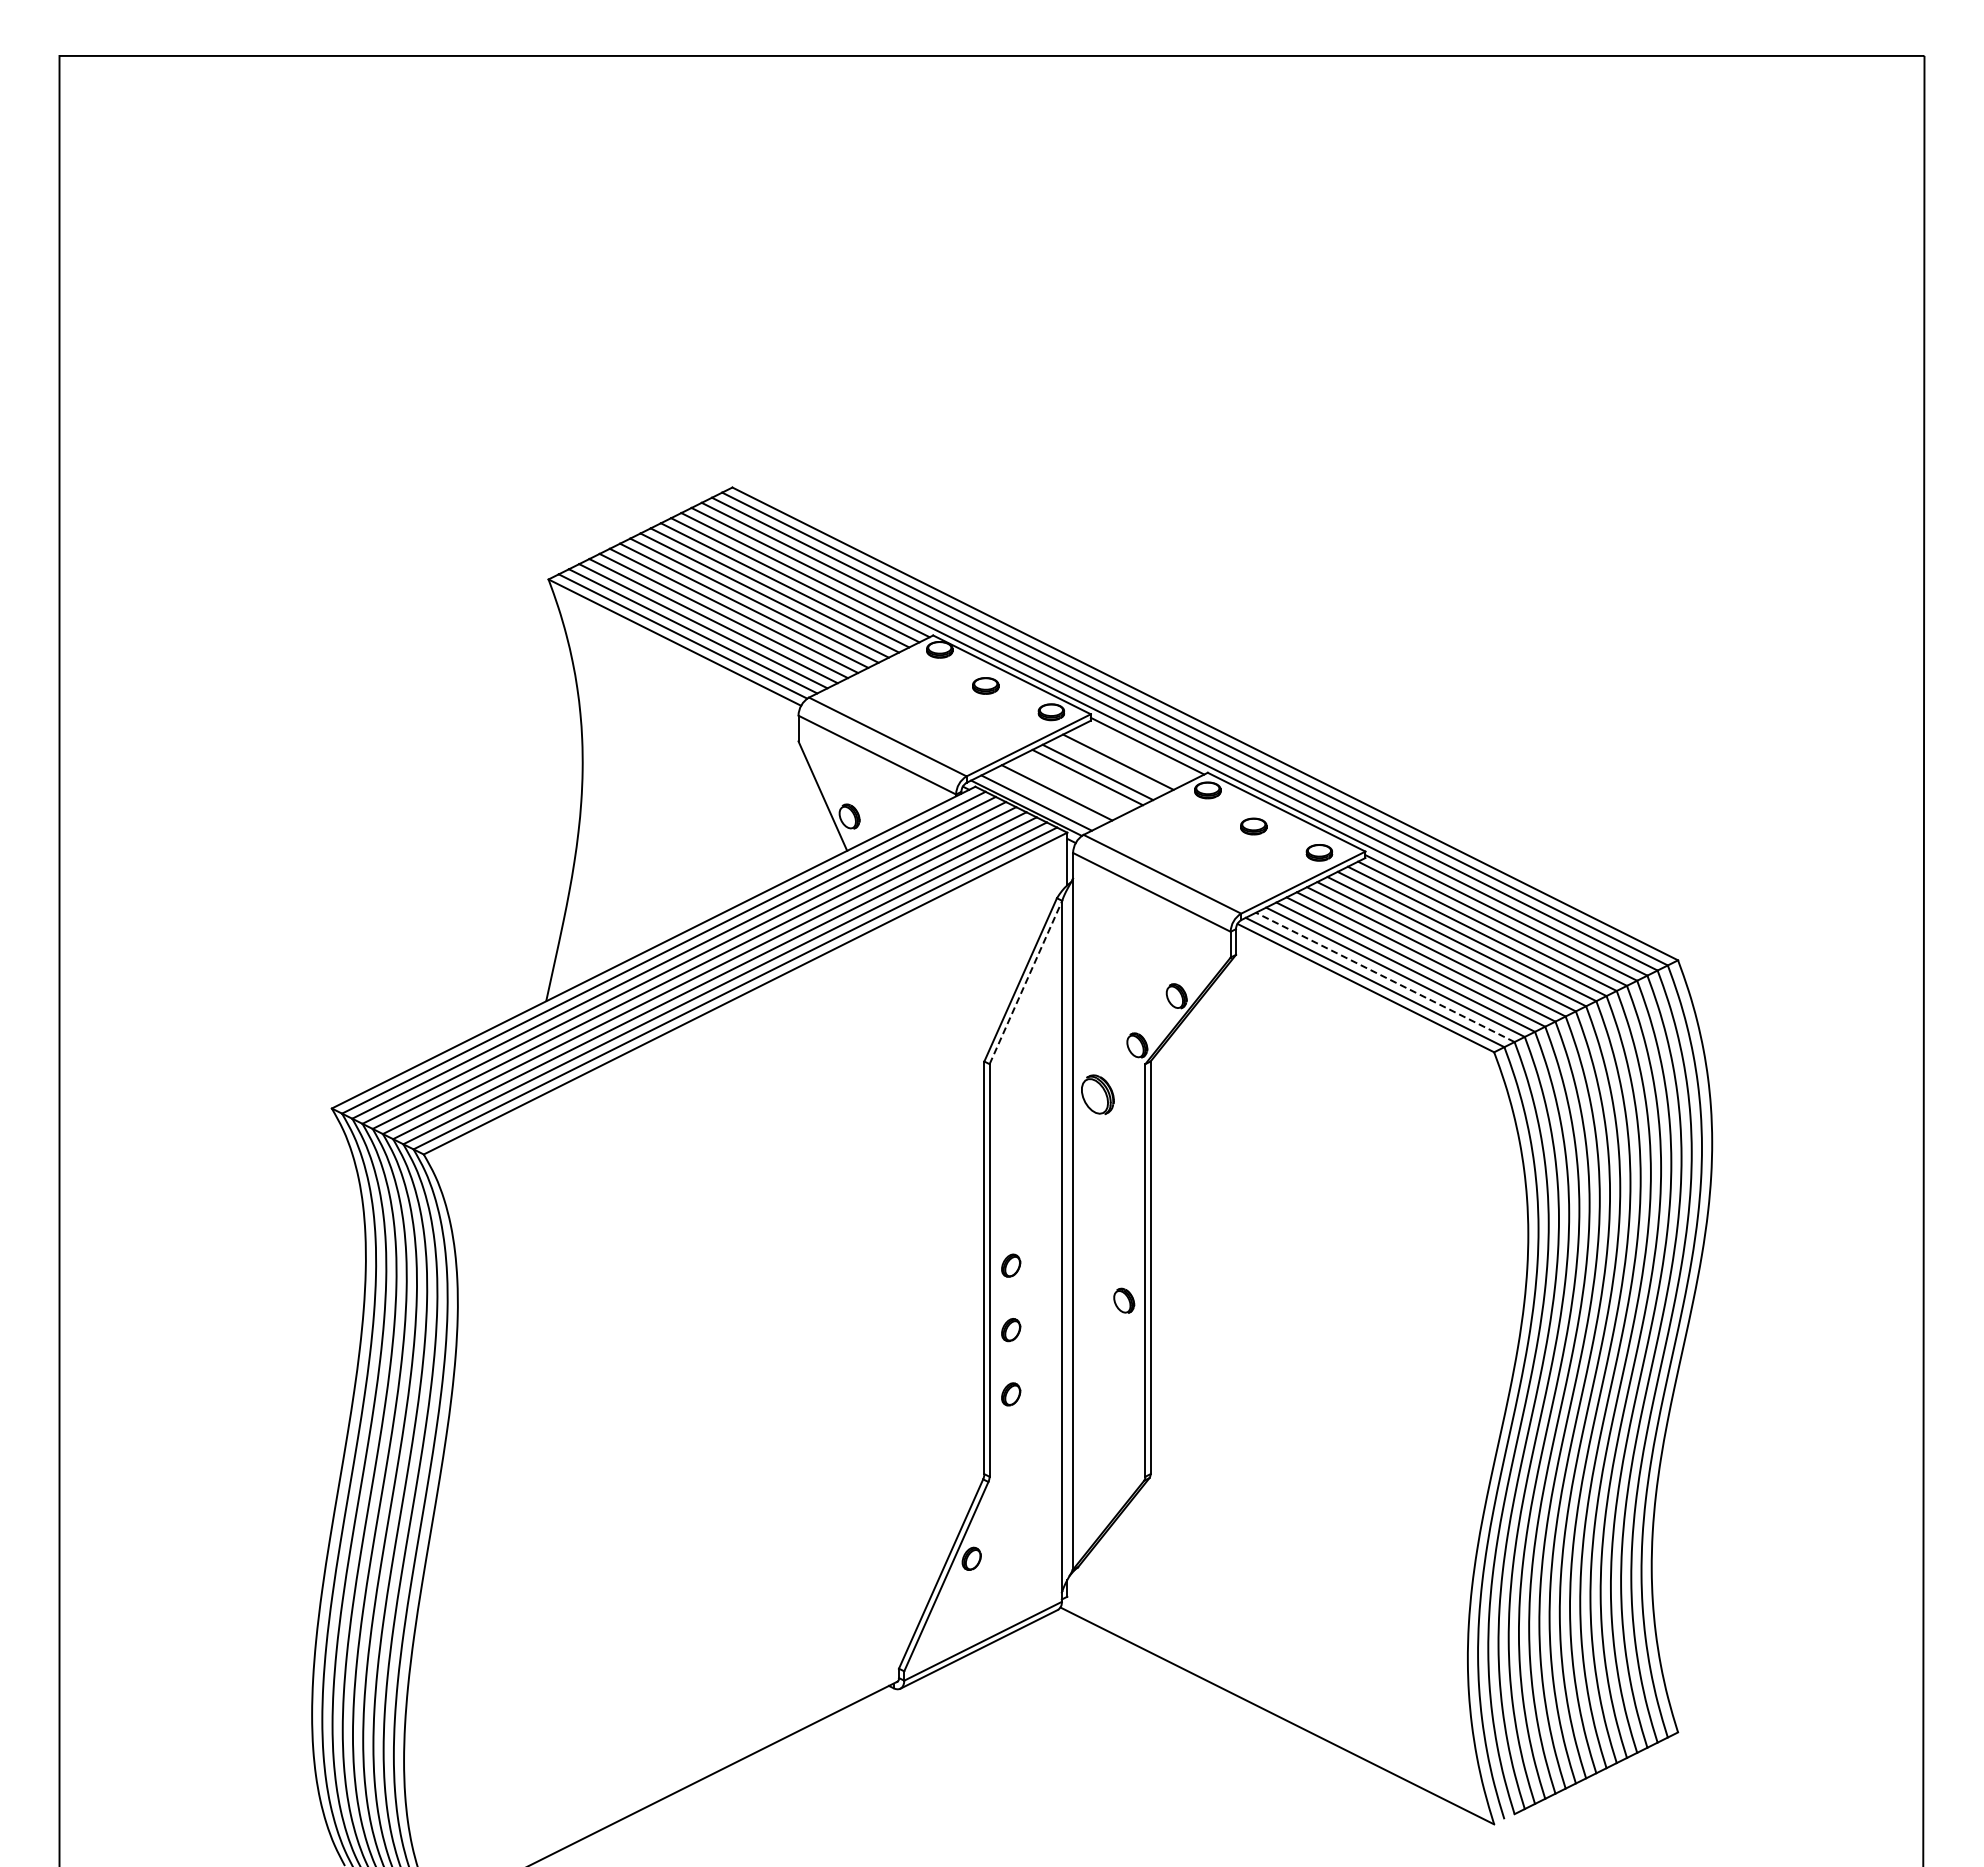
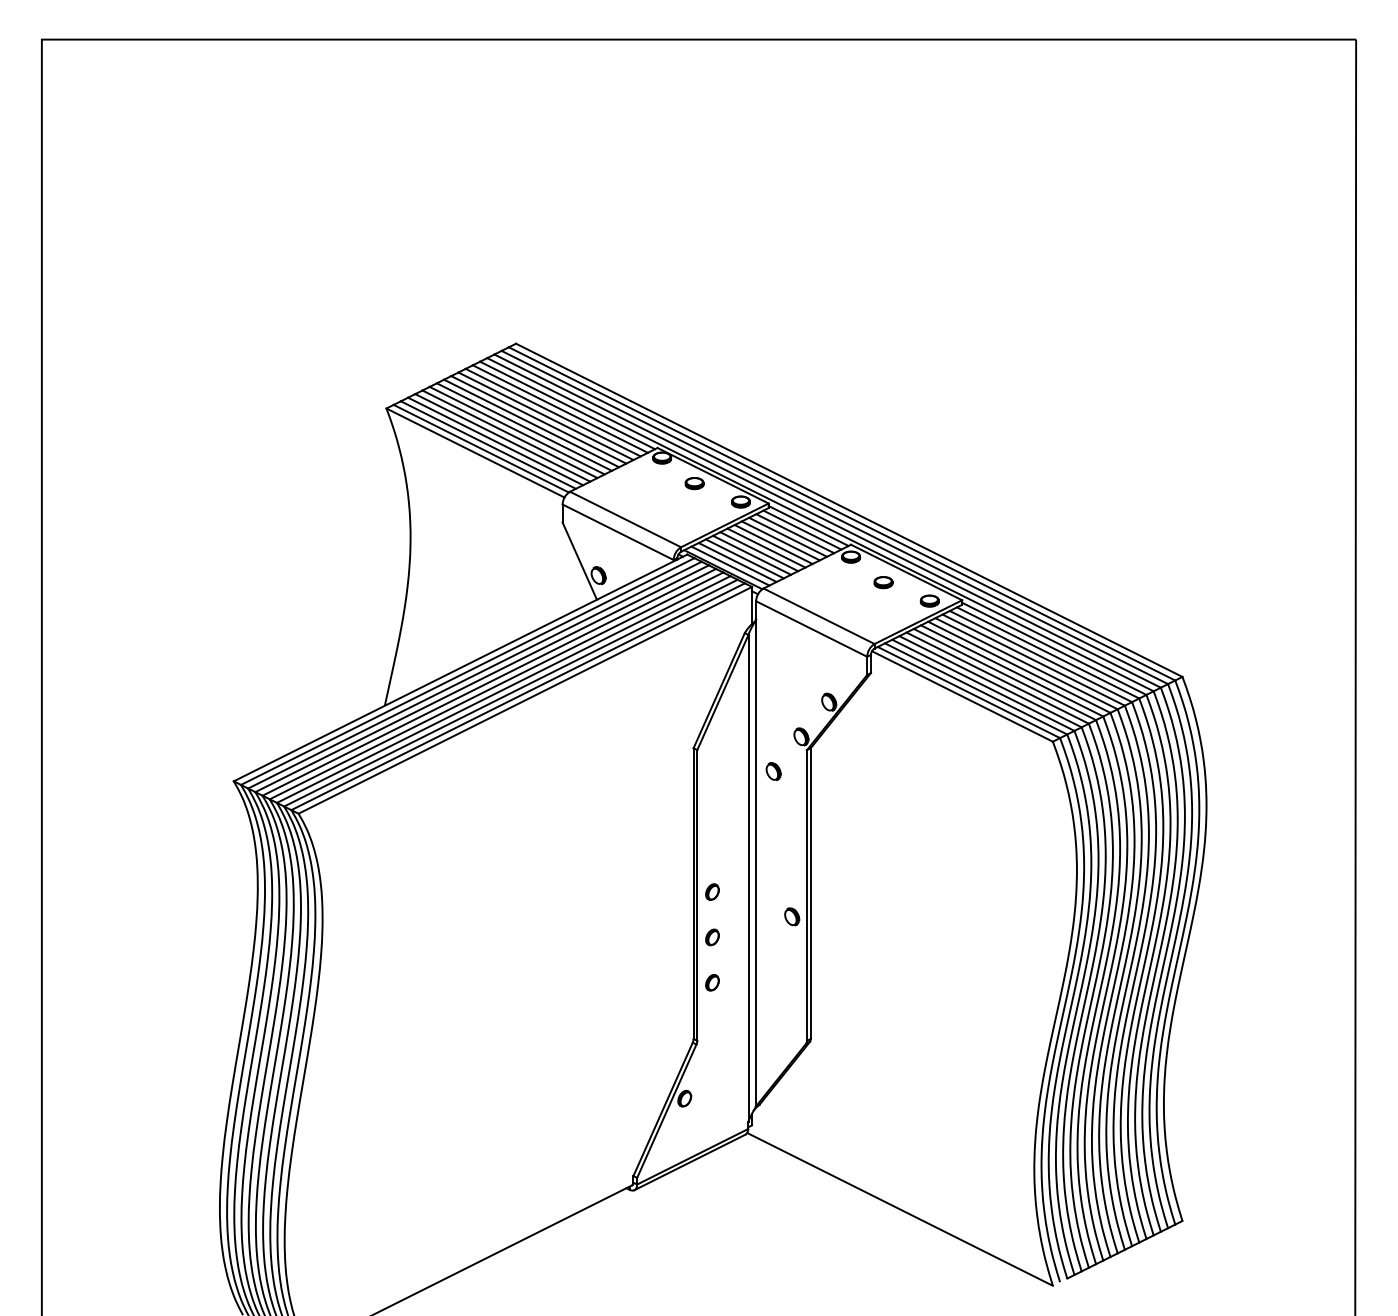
line: (1138, 751) -> (802, 529), added
line: (1128, 756) -> (795, 533), added
line: (1107, 766) -> (780, 540), added
line: (1077, 782) -> (759, 551), added
line: (1067, 787) -> (752, 555), added
line: (1046, 797) -> (737, 562), added
line: (1385, 977) -> (976, 689), dashed -> solid
line: (1026, 982) -> (723, 692), dashed -> solid
part: (1097, 1094) -> (773, 771), size x0.62

